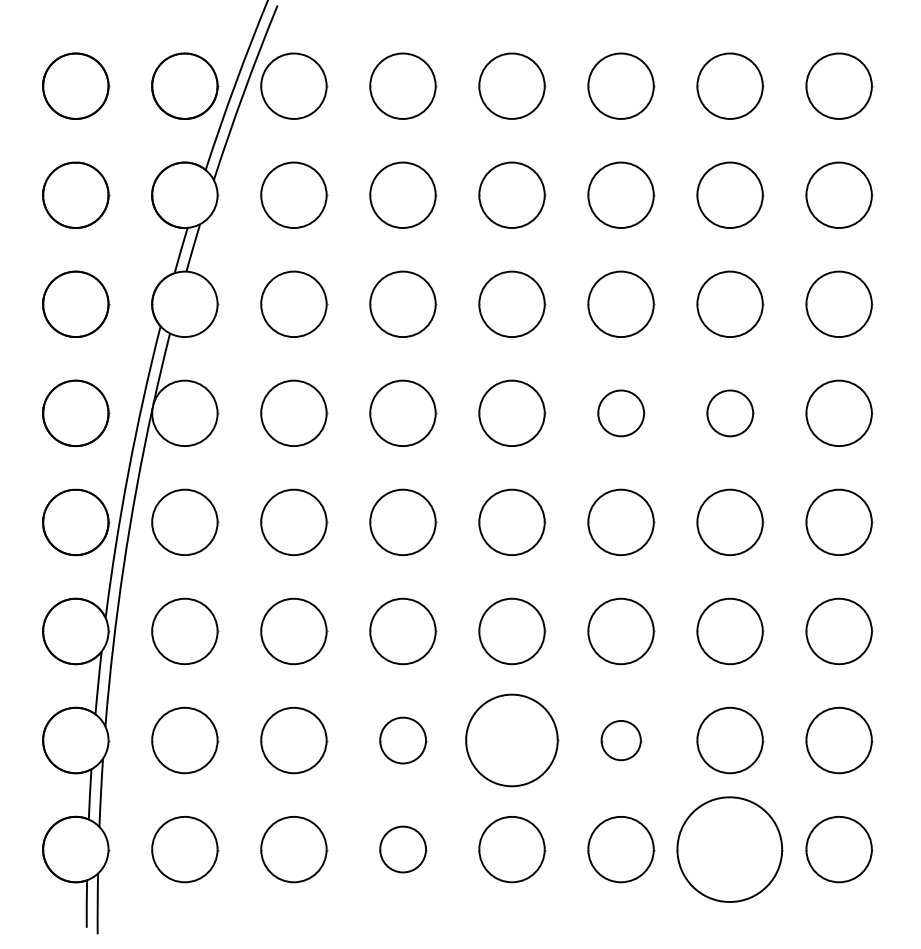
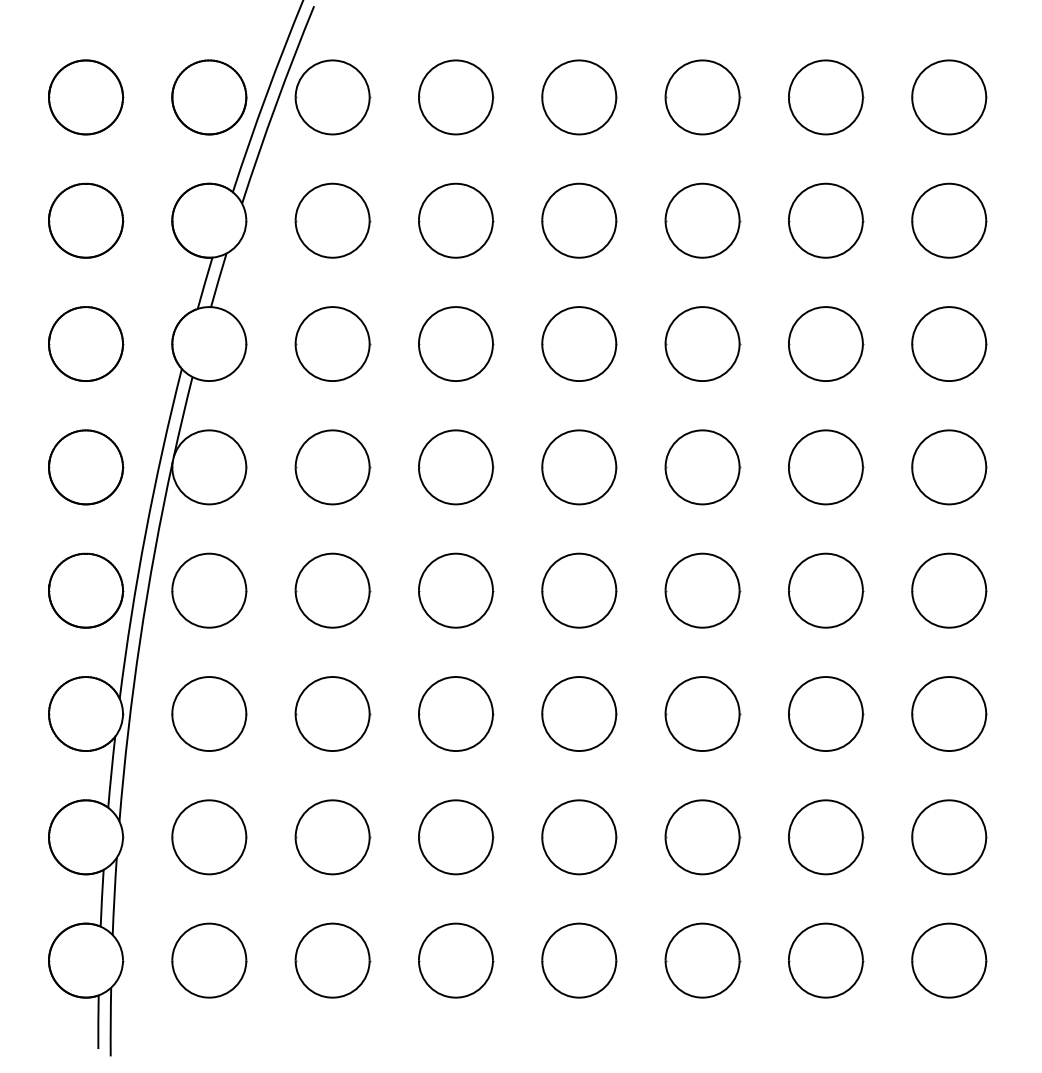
part: (621, 413) -> (702, 467), size x1.43
part: (730, 413) -> (826, 467), size x1.43
part: (403, 740) -> (456, 837), size x1.43
part: (512, 740) -> (579, 837), size x0.71
part: (621, 740) -> (702, 837), size x1.67
part: (403, 849) -> (456, 960), size x1.43
part: (730, 849) -> (826, 960), size x0.62

